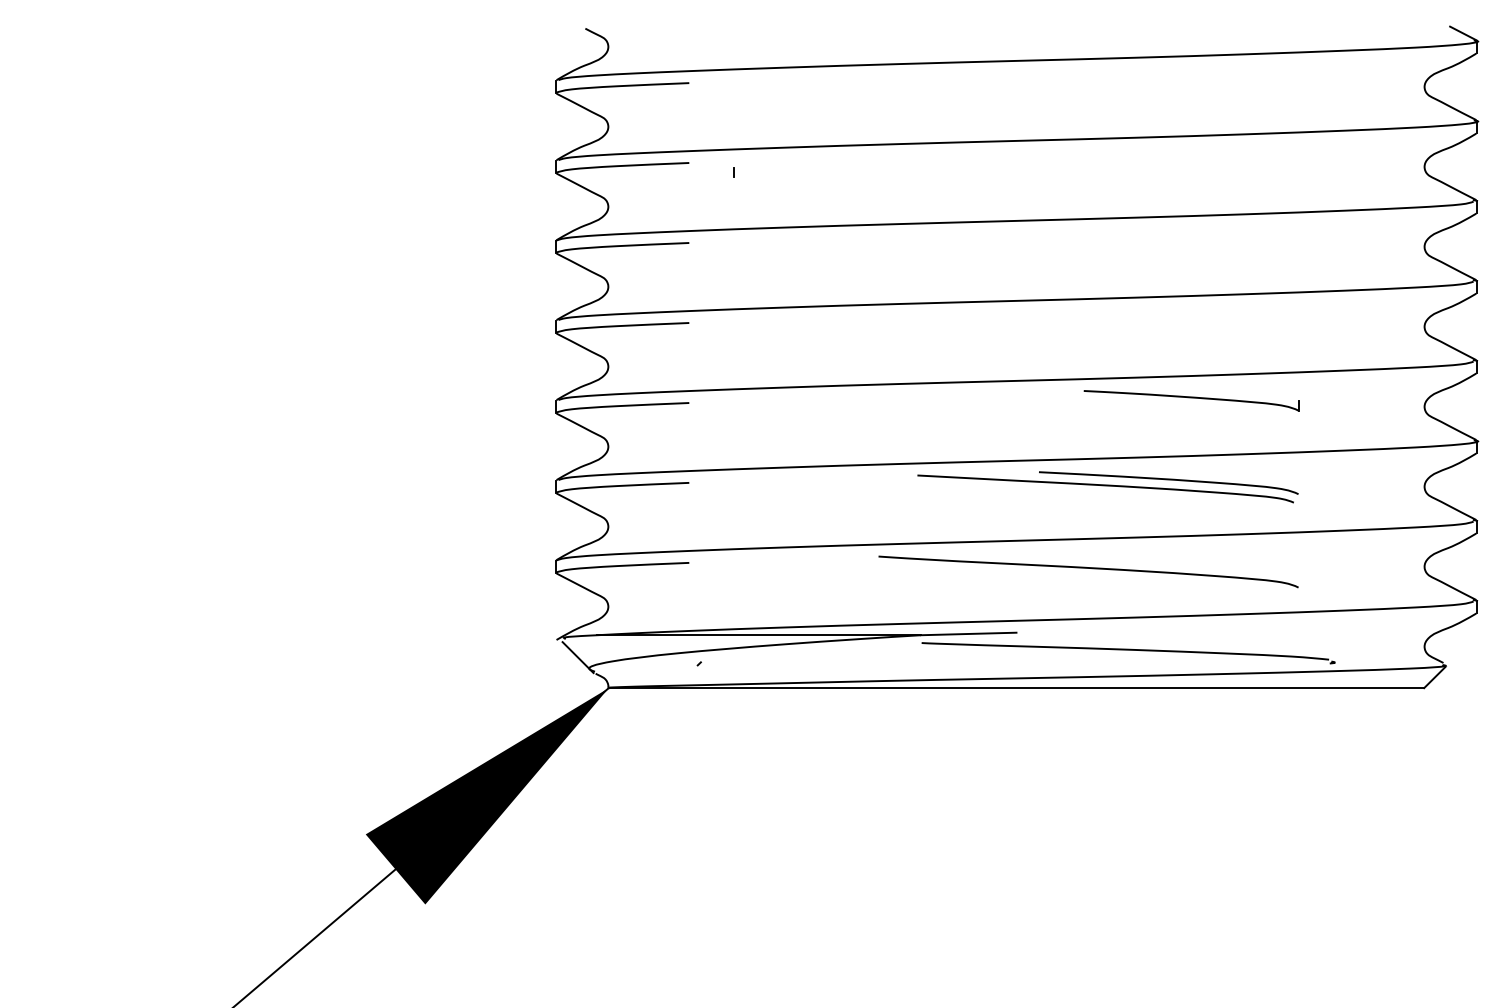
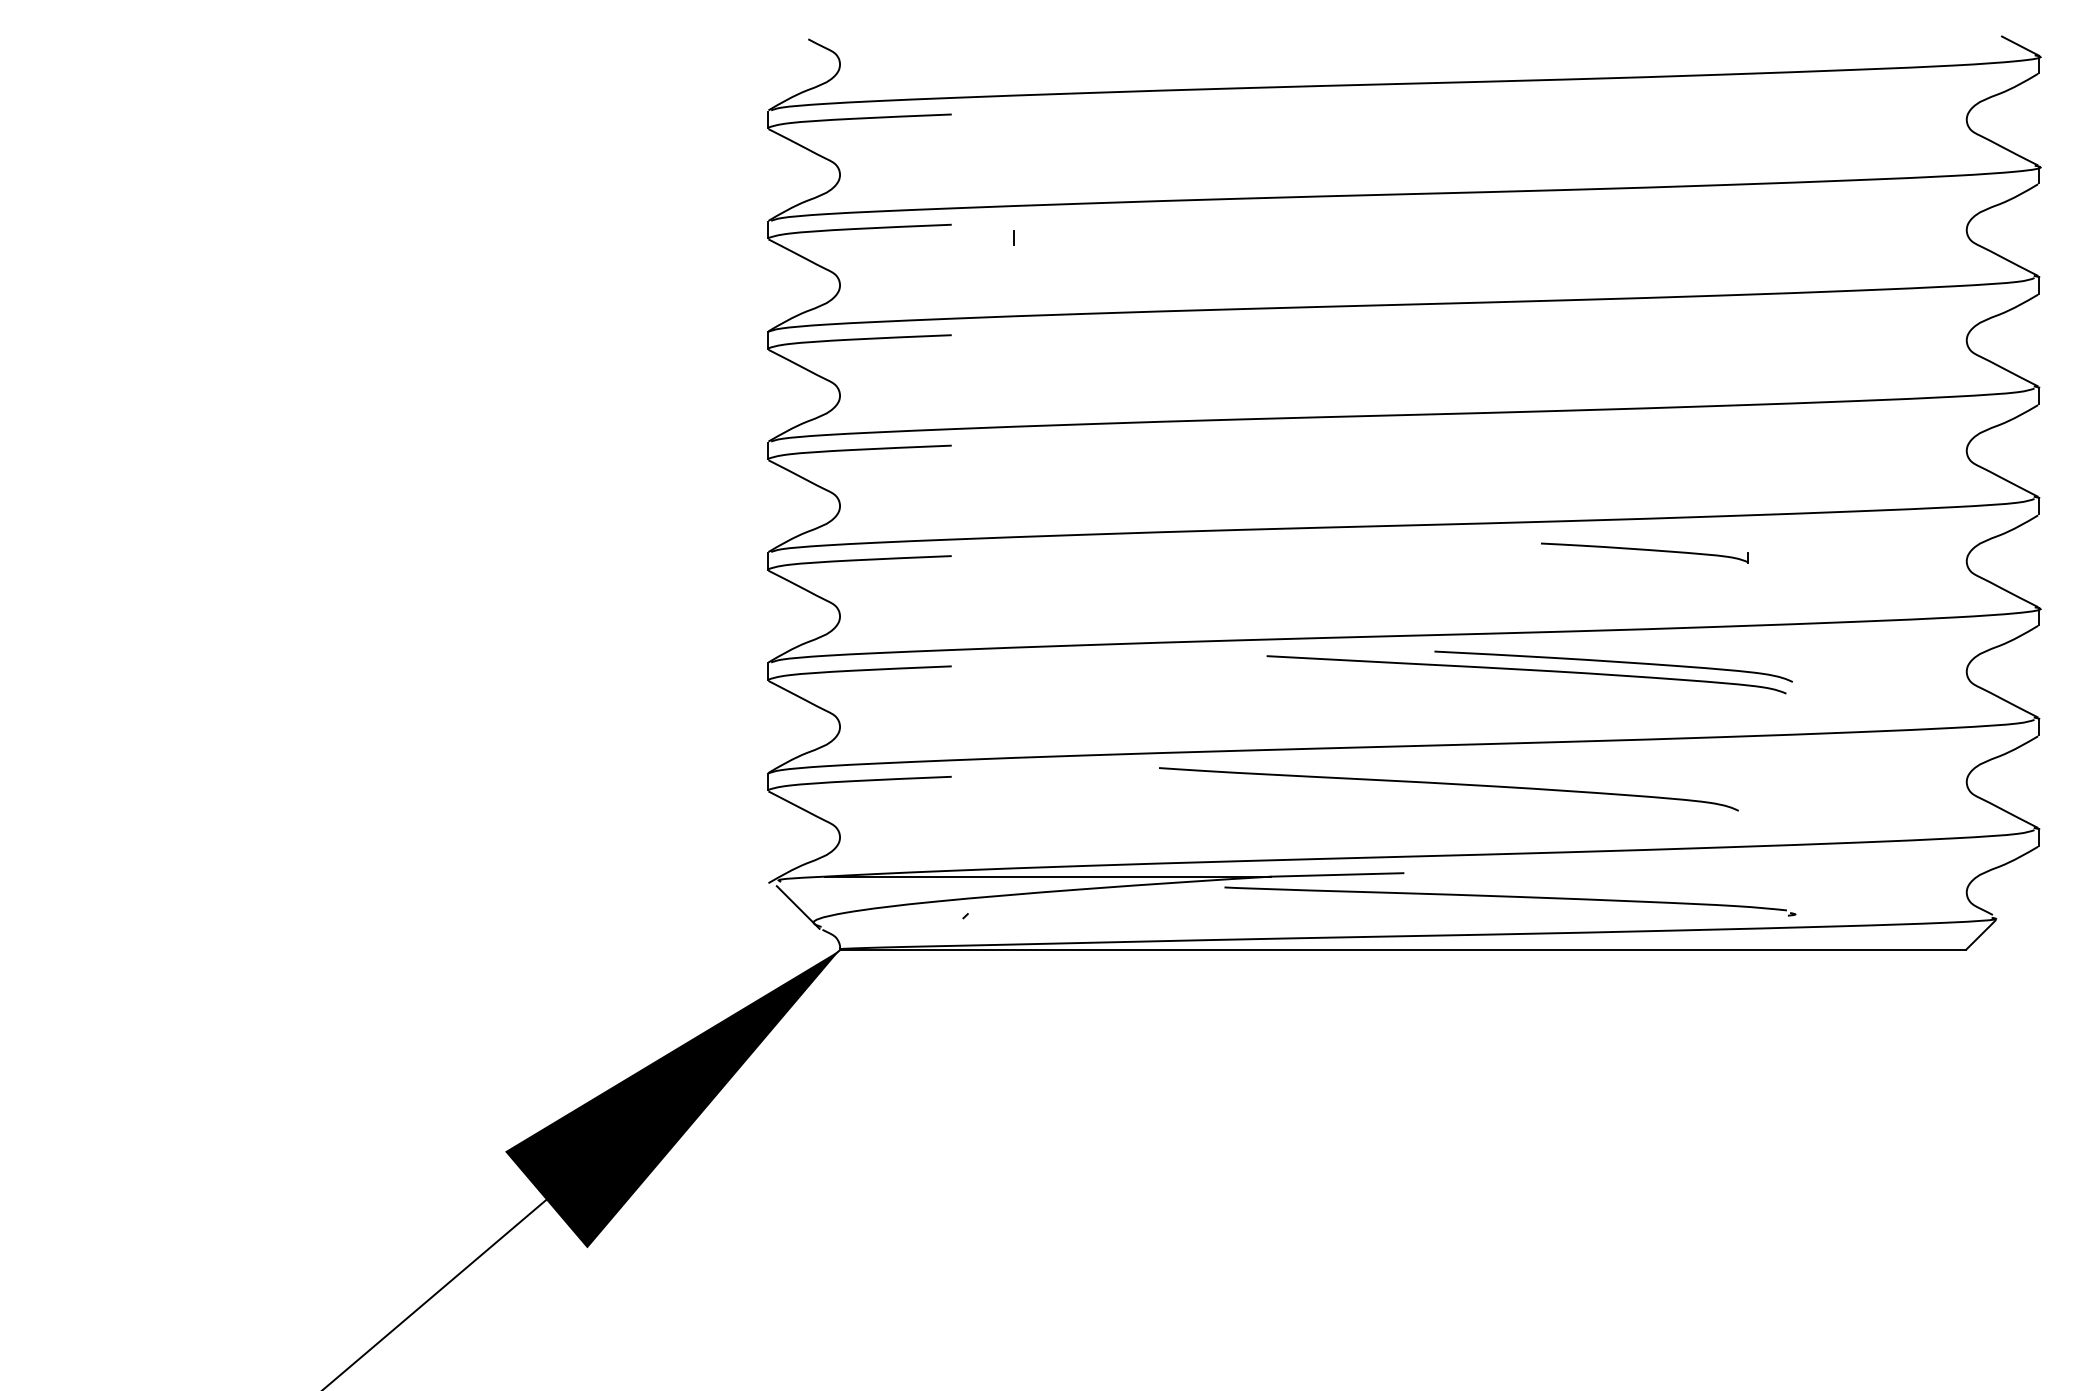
part: (1191, 400) -> (1644, 552), size x0.7
curve: (1088, 568) -> (1448, 784), moved
part: (1128, 653) -> (1510, 901), moved

